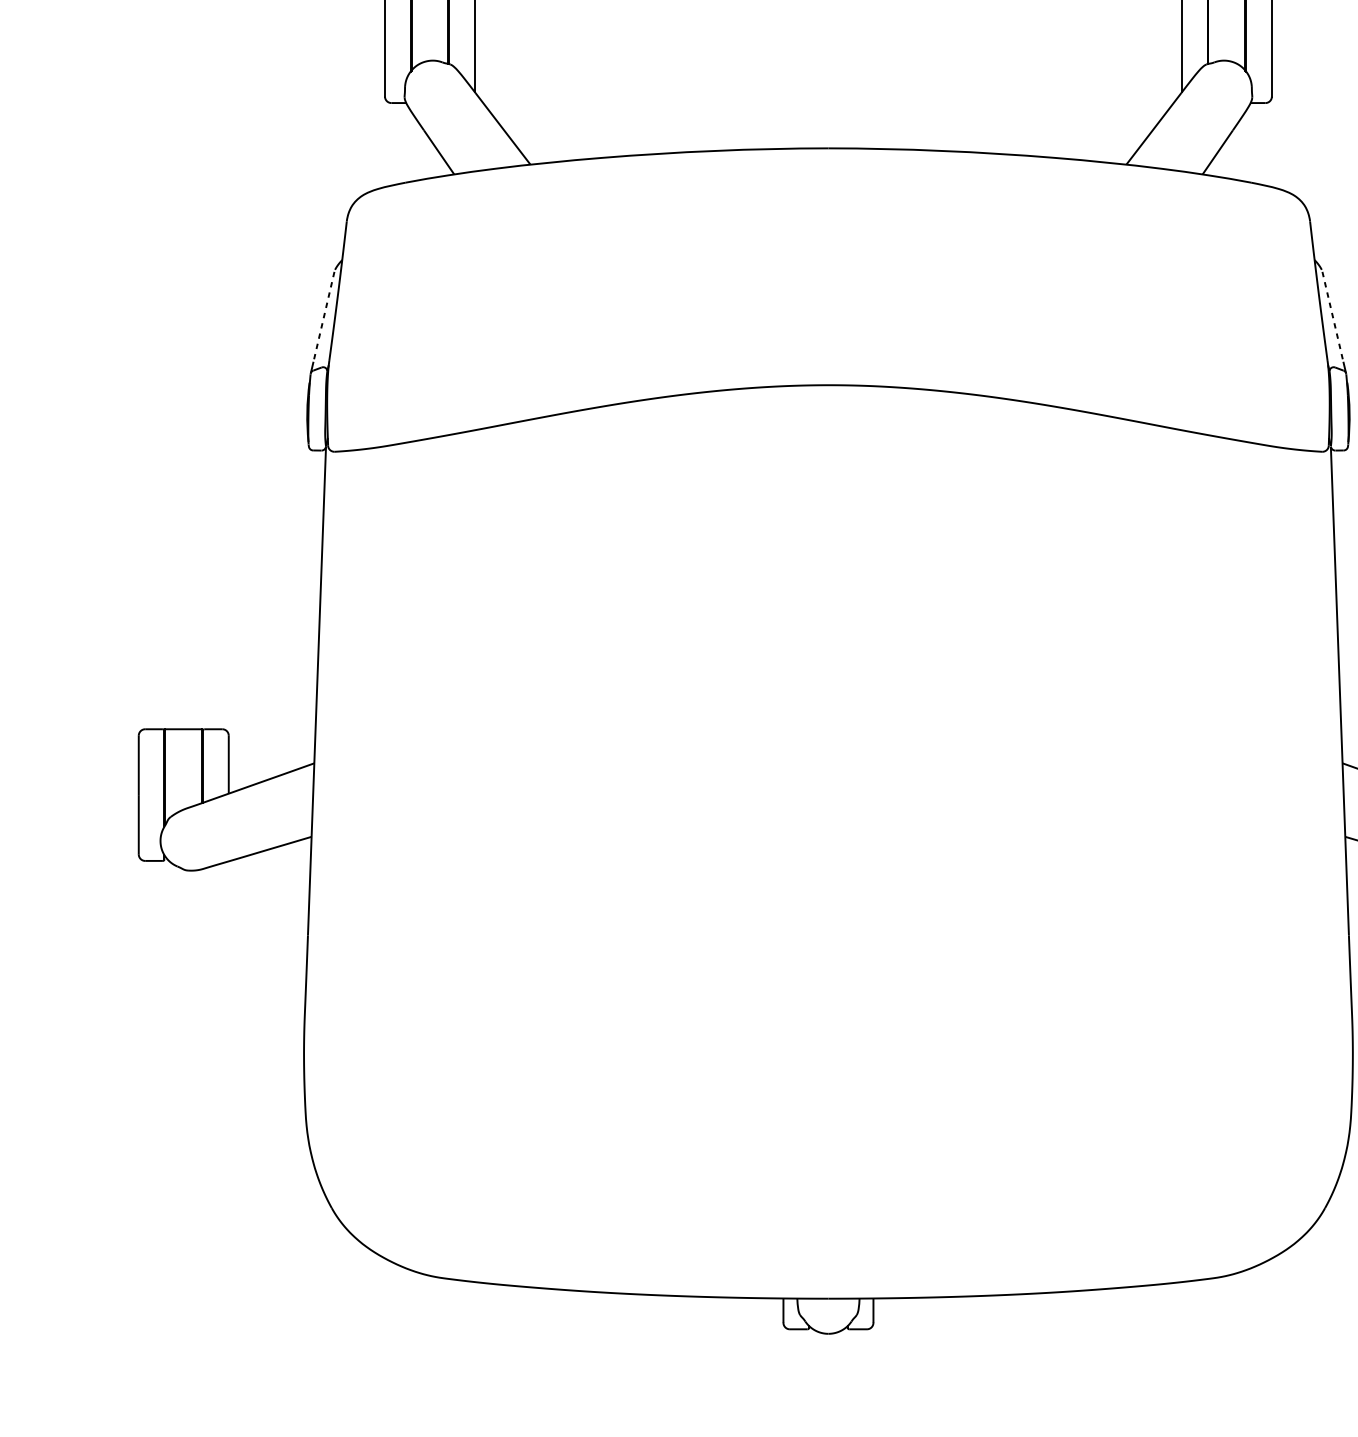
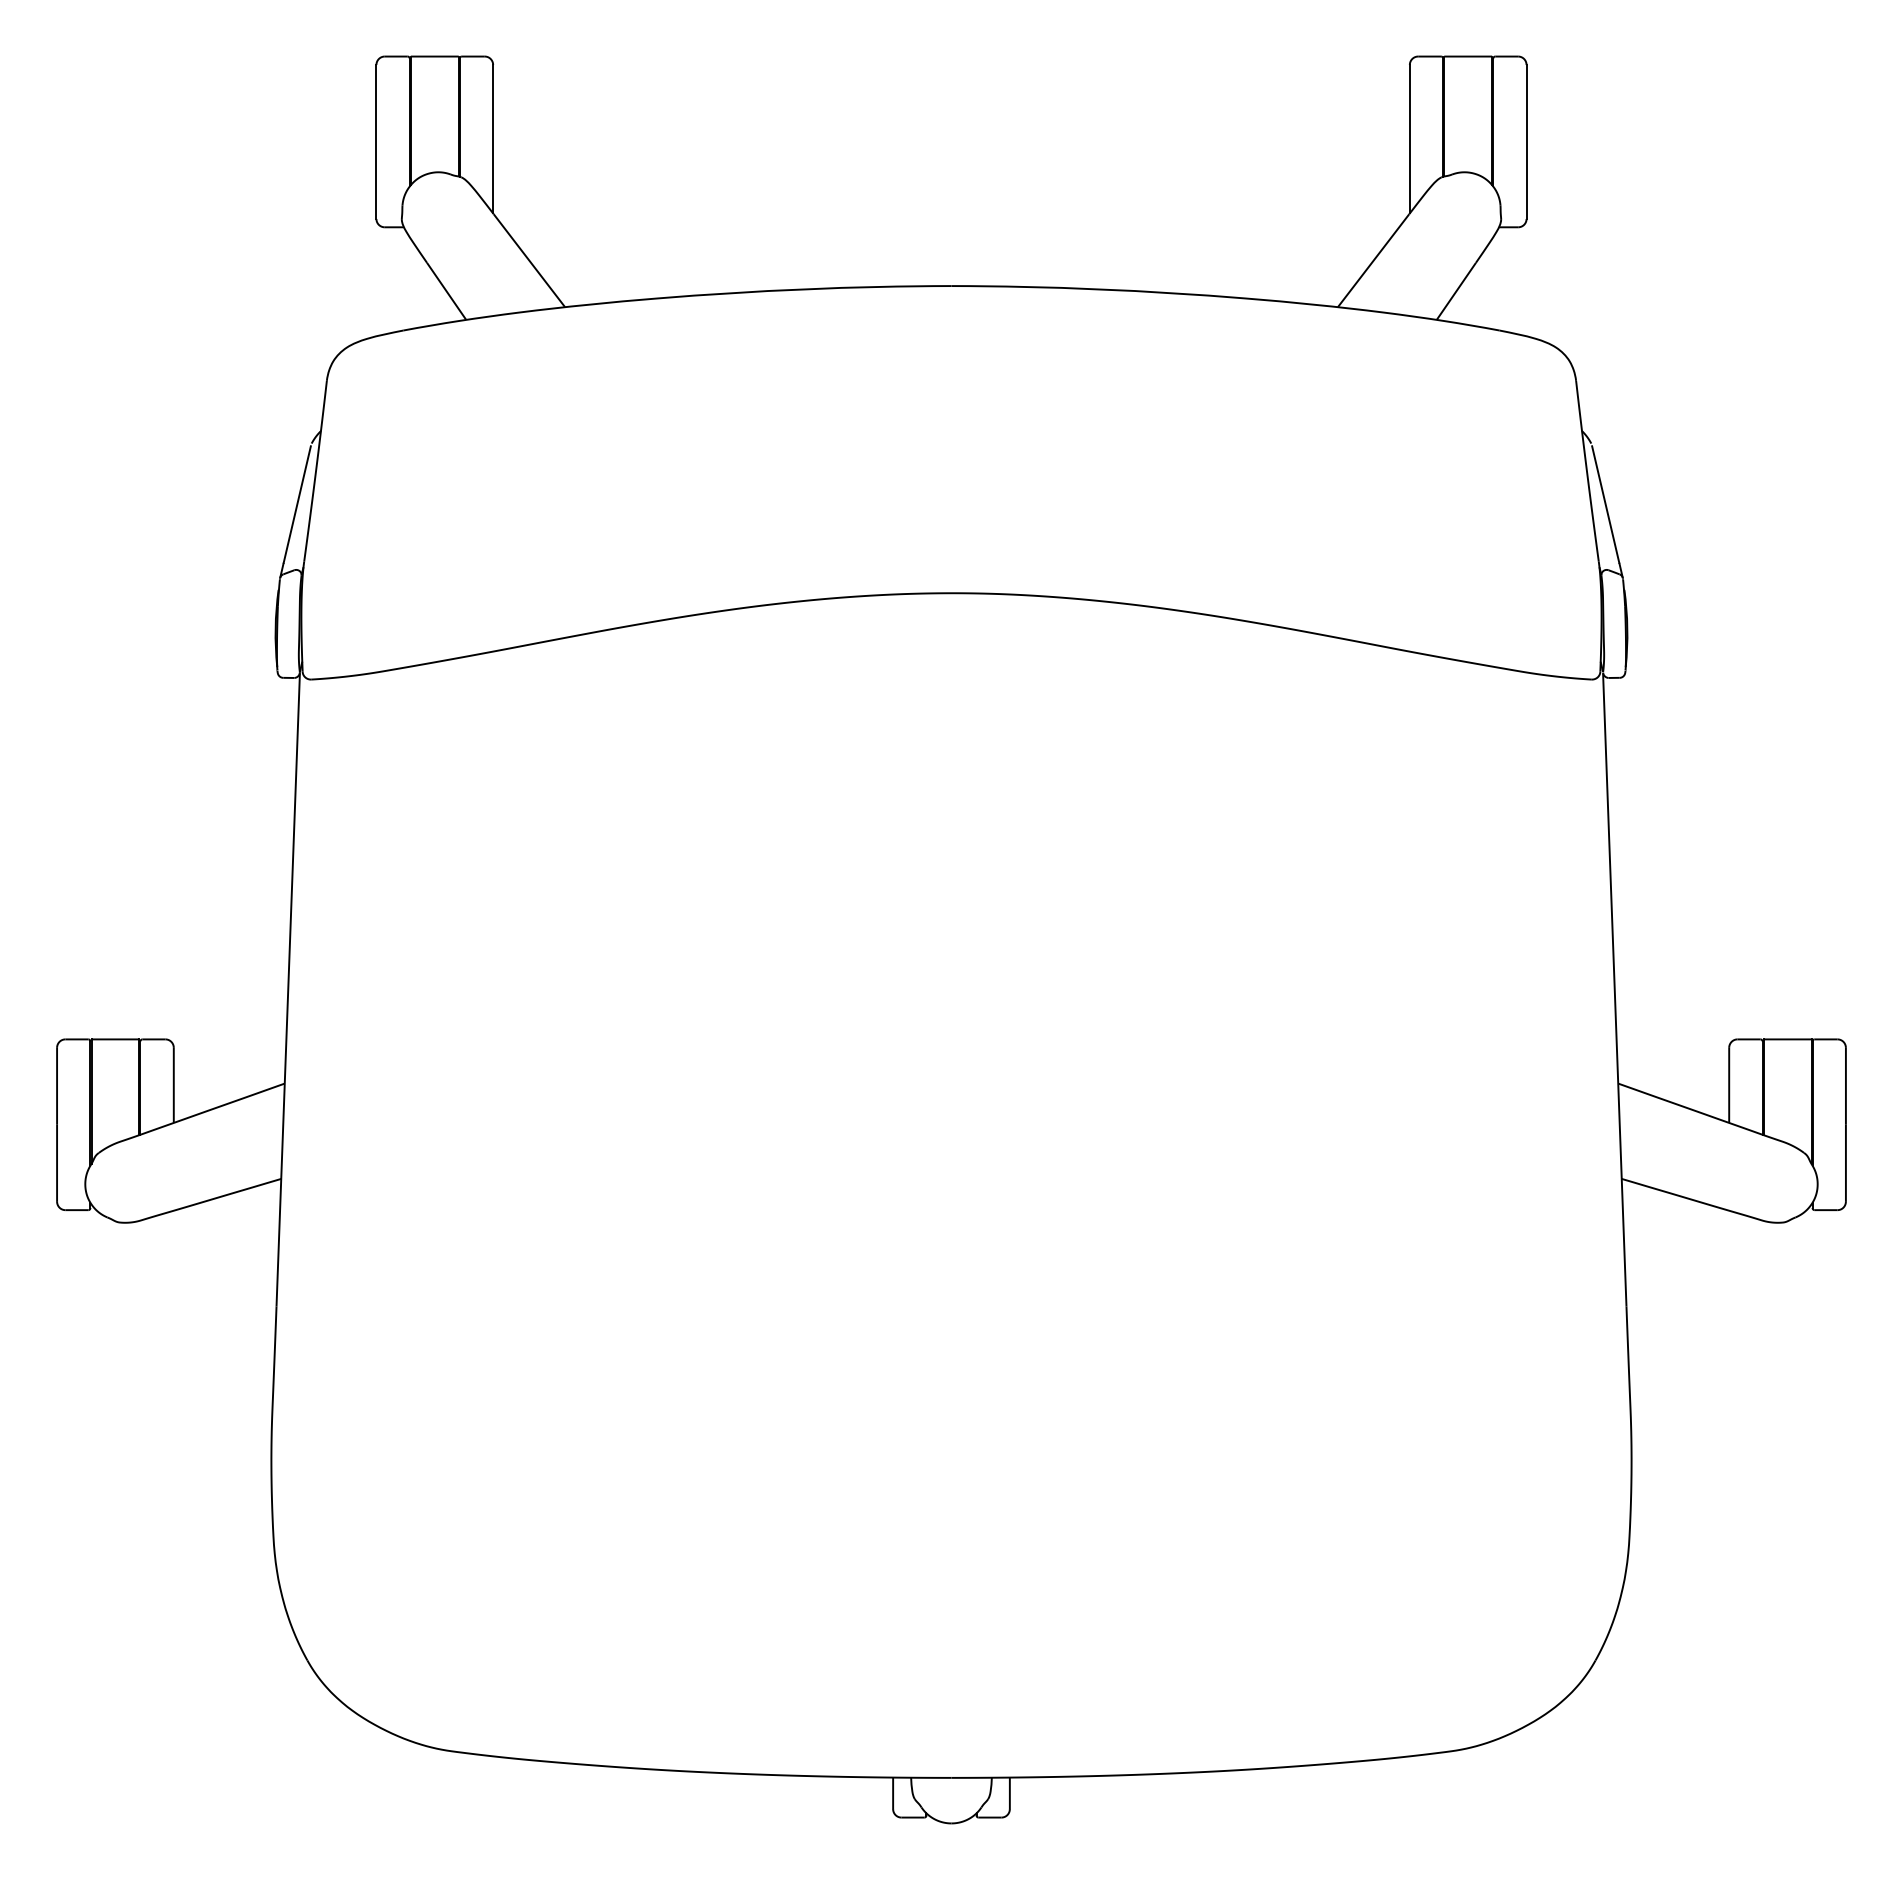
line: (324, 316) -> (297, 504), dashed -> solid
line: (1332, 316) -> (1605, 504), dashed -> solid

